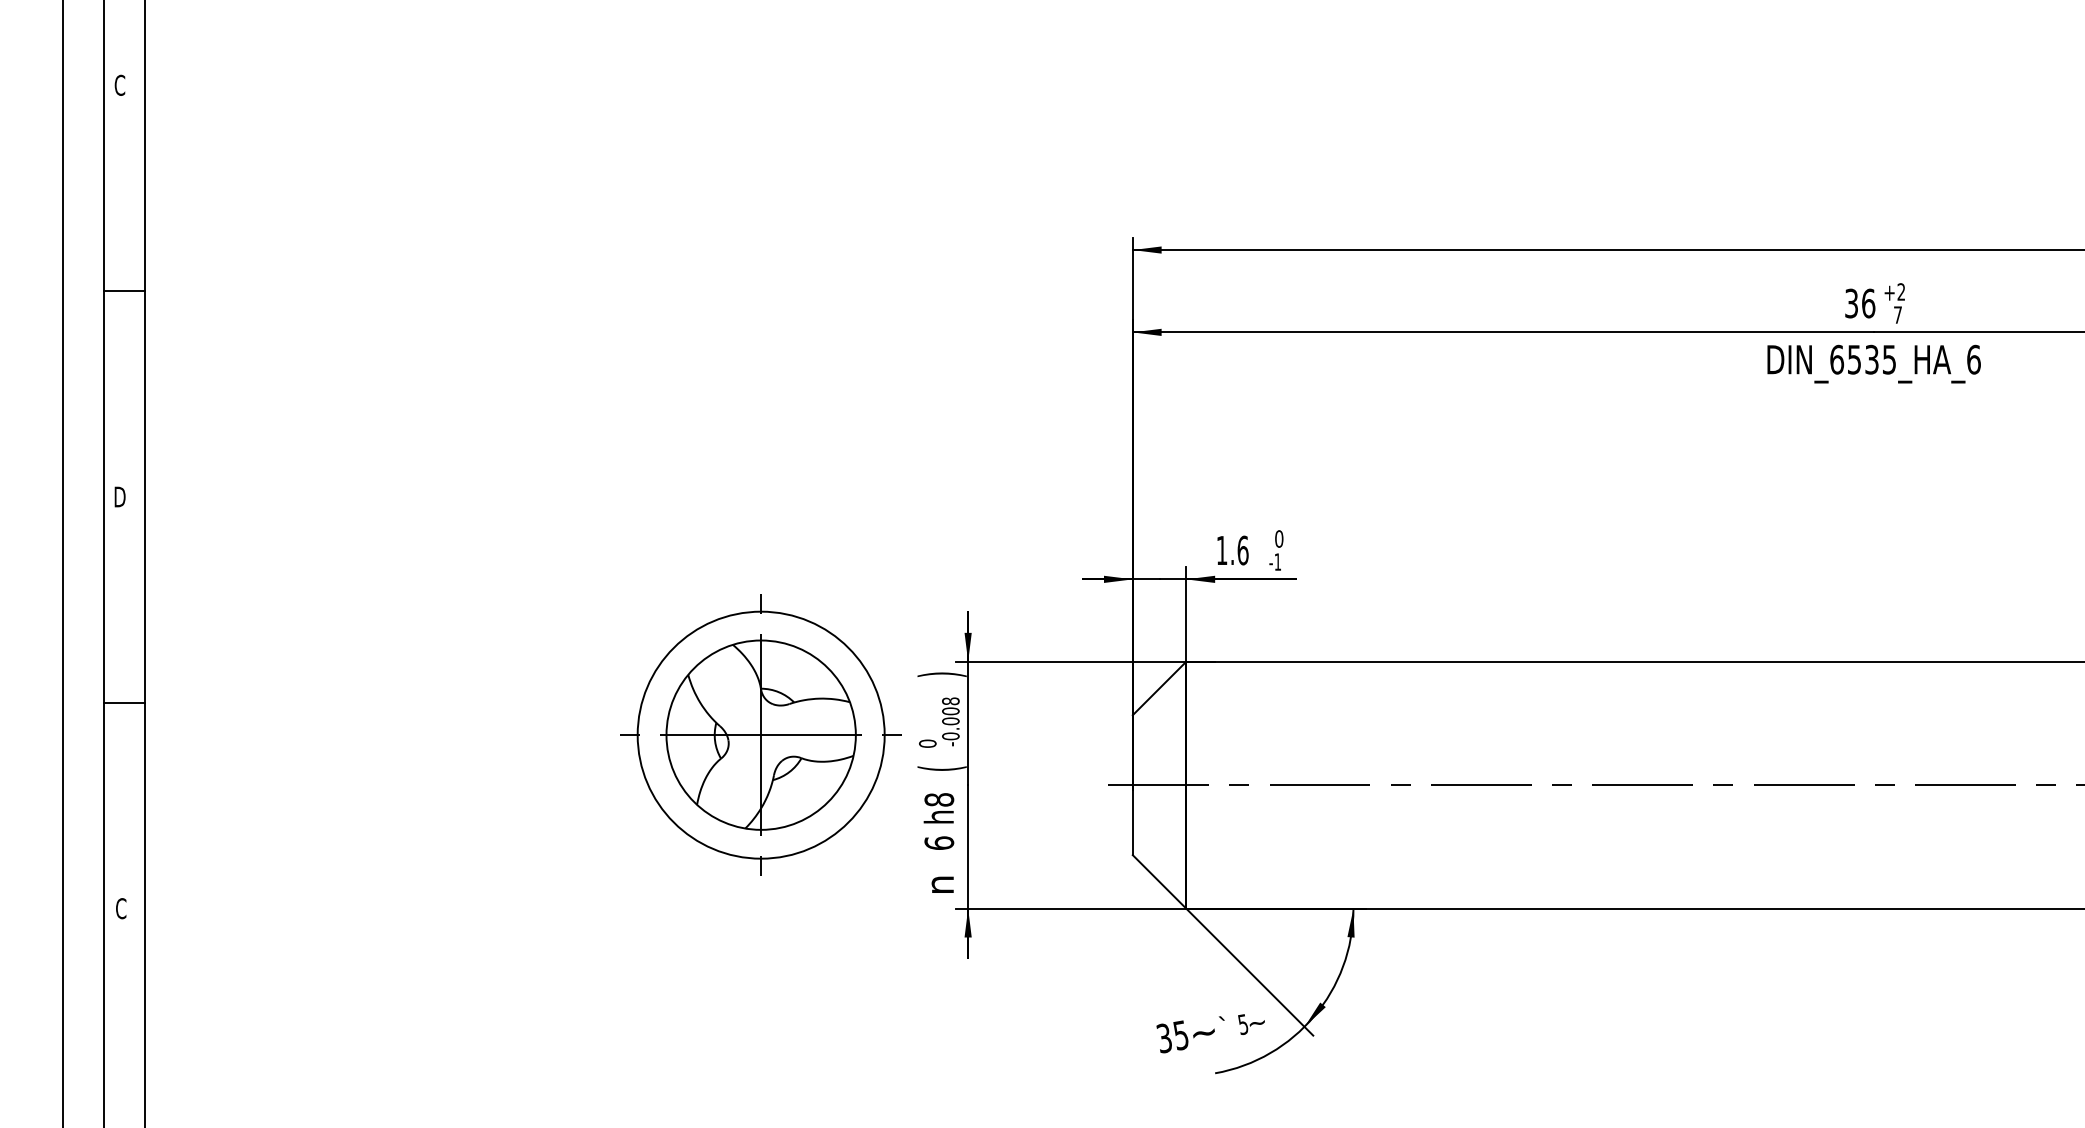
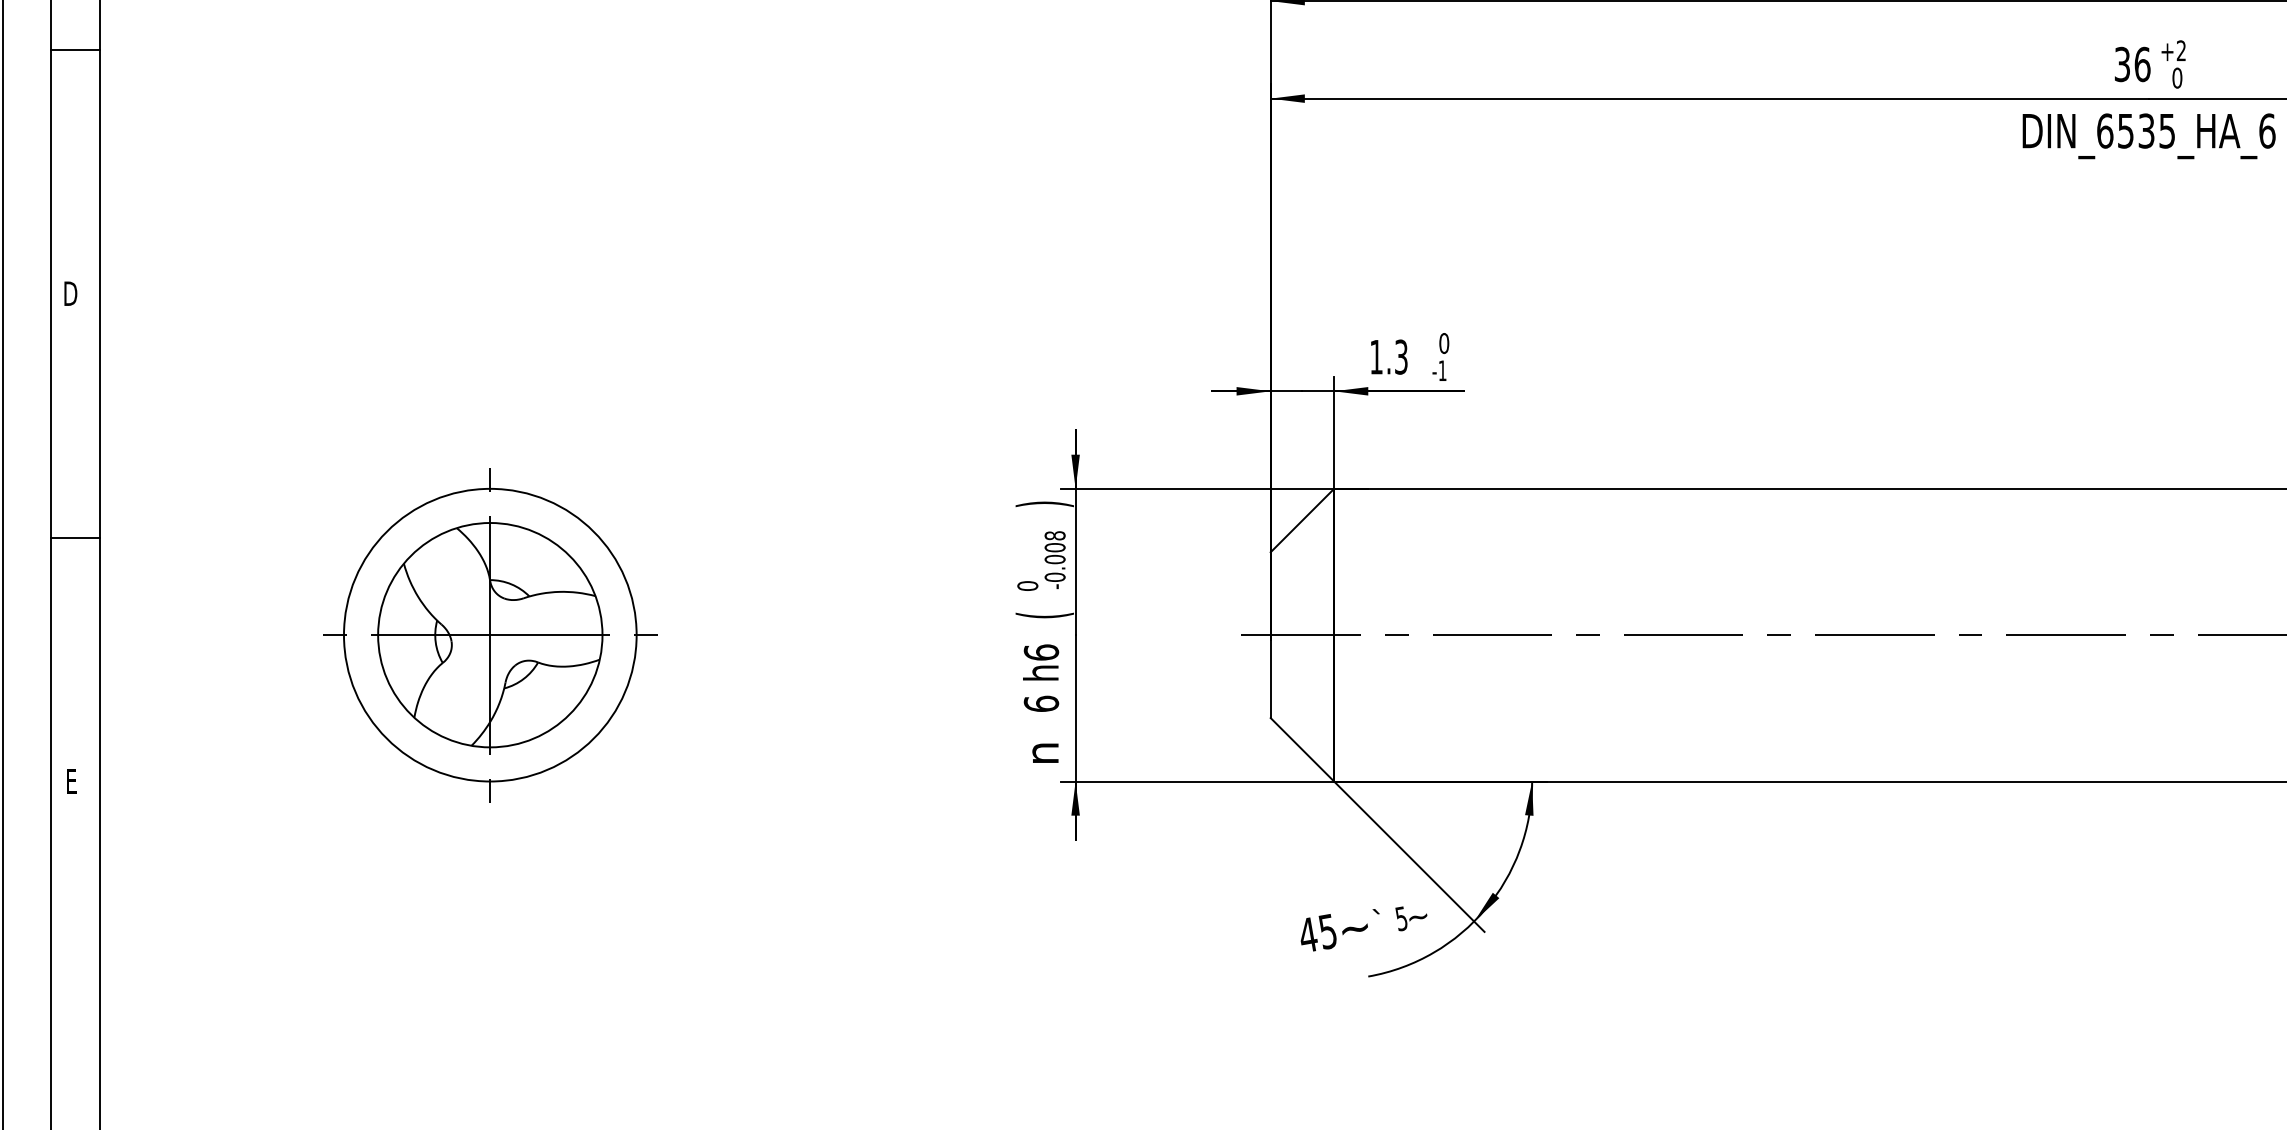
text: (1897, 314) -> (2176, 77), 7 -> 0
text: (1242, 550) -> (1400, 357), 1.6 -> 1.3
part: (760, 734) -> (489, 634), moved
text: (939, 799) -> (1041, 652), h8 -> h6
text: (121, 908) -> (72, 781), C -> E
text: (1164, 1038) -> (1308, 935), 35 -> 45

